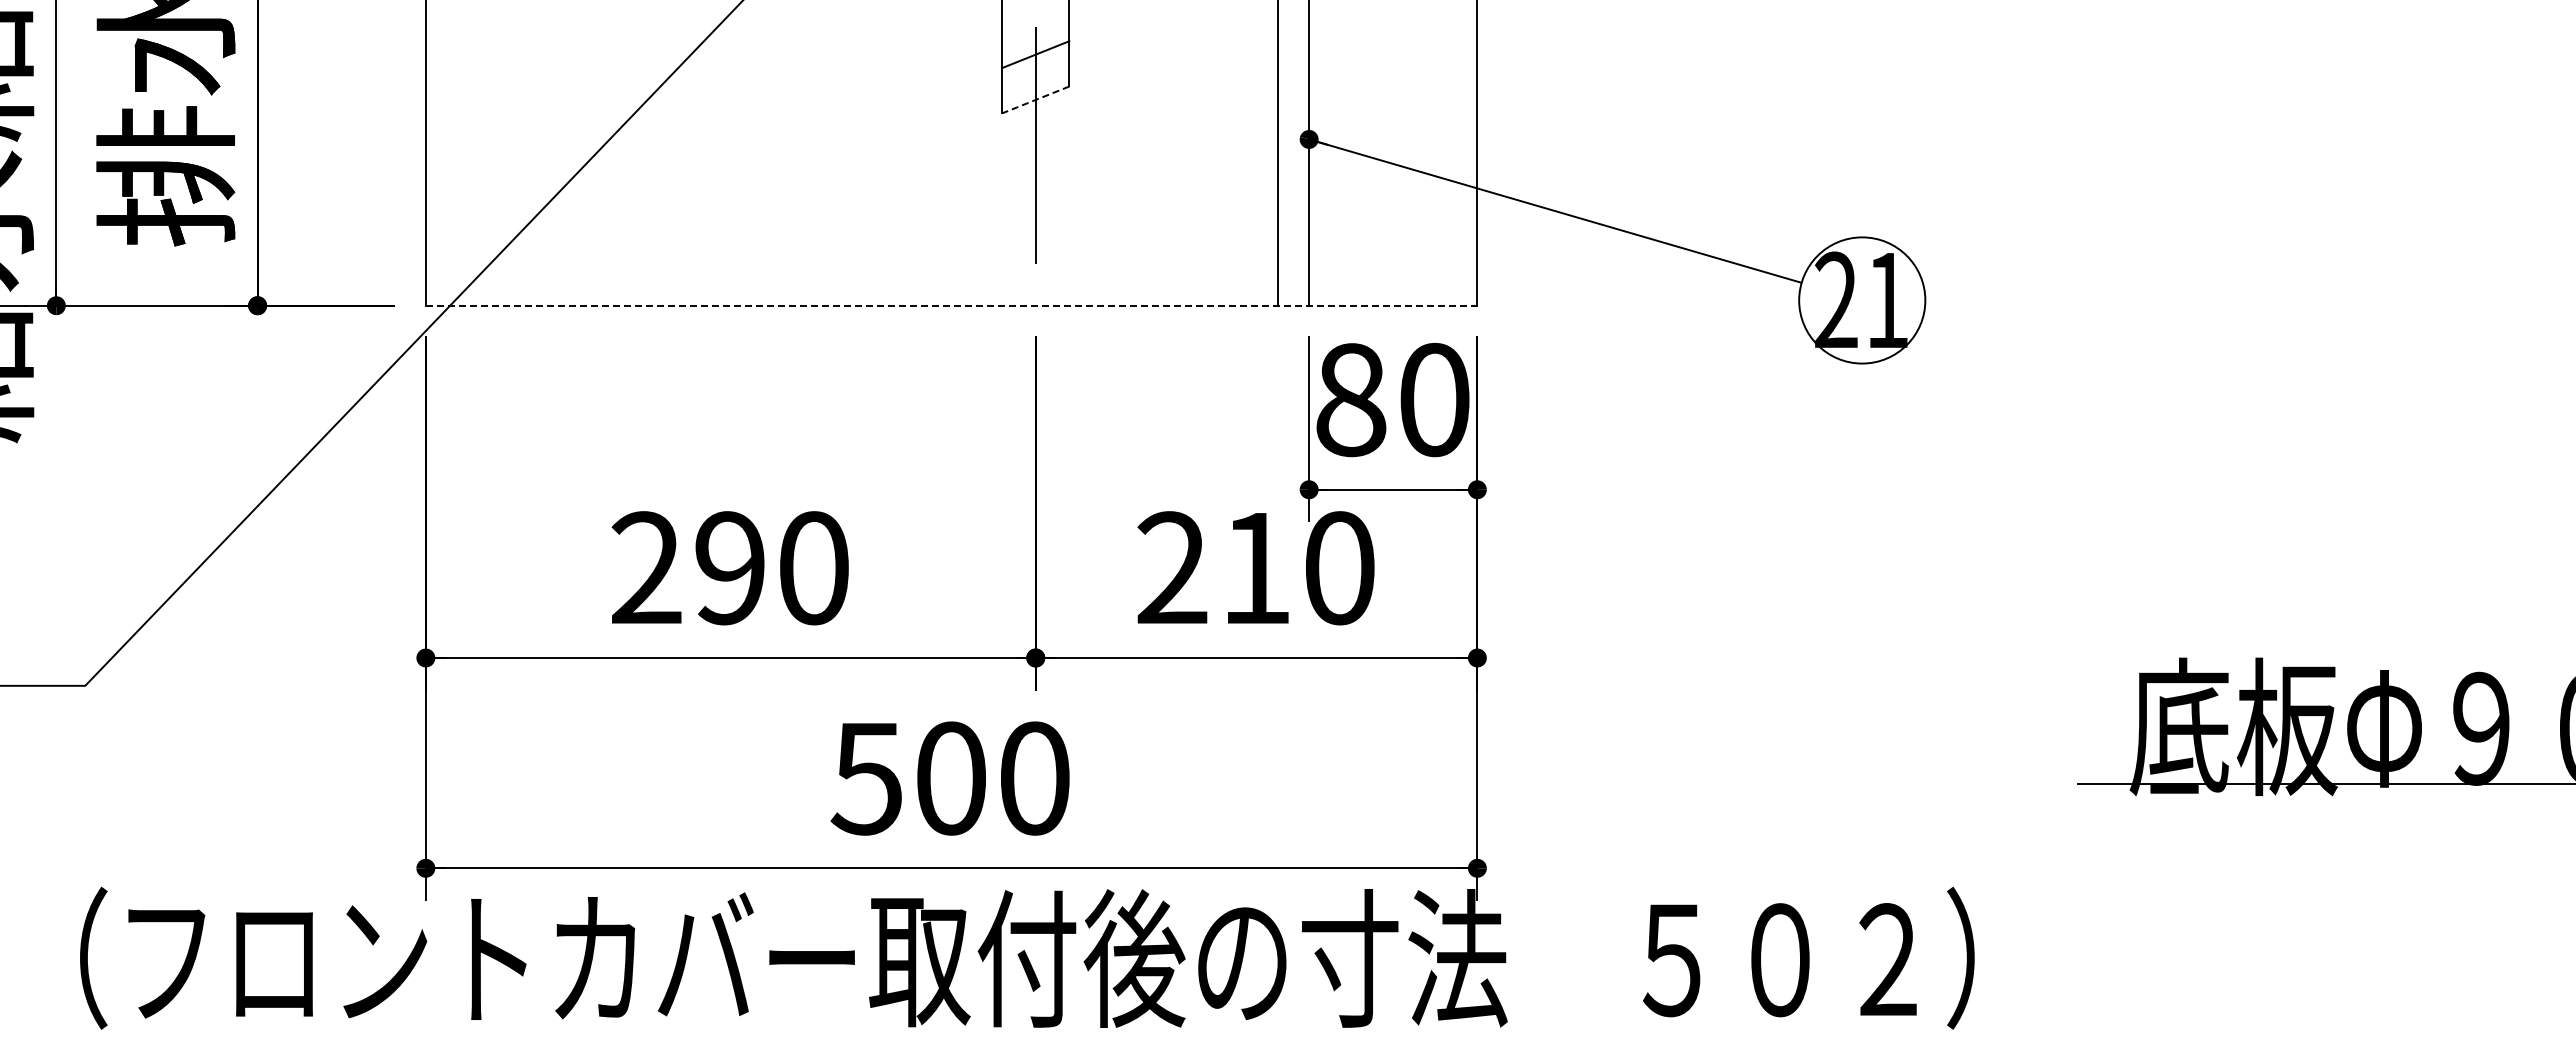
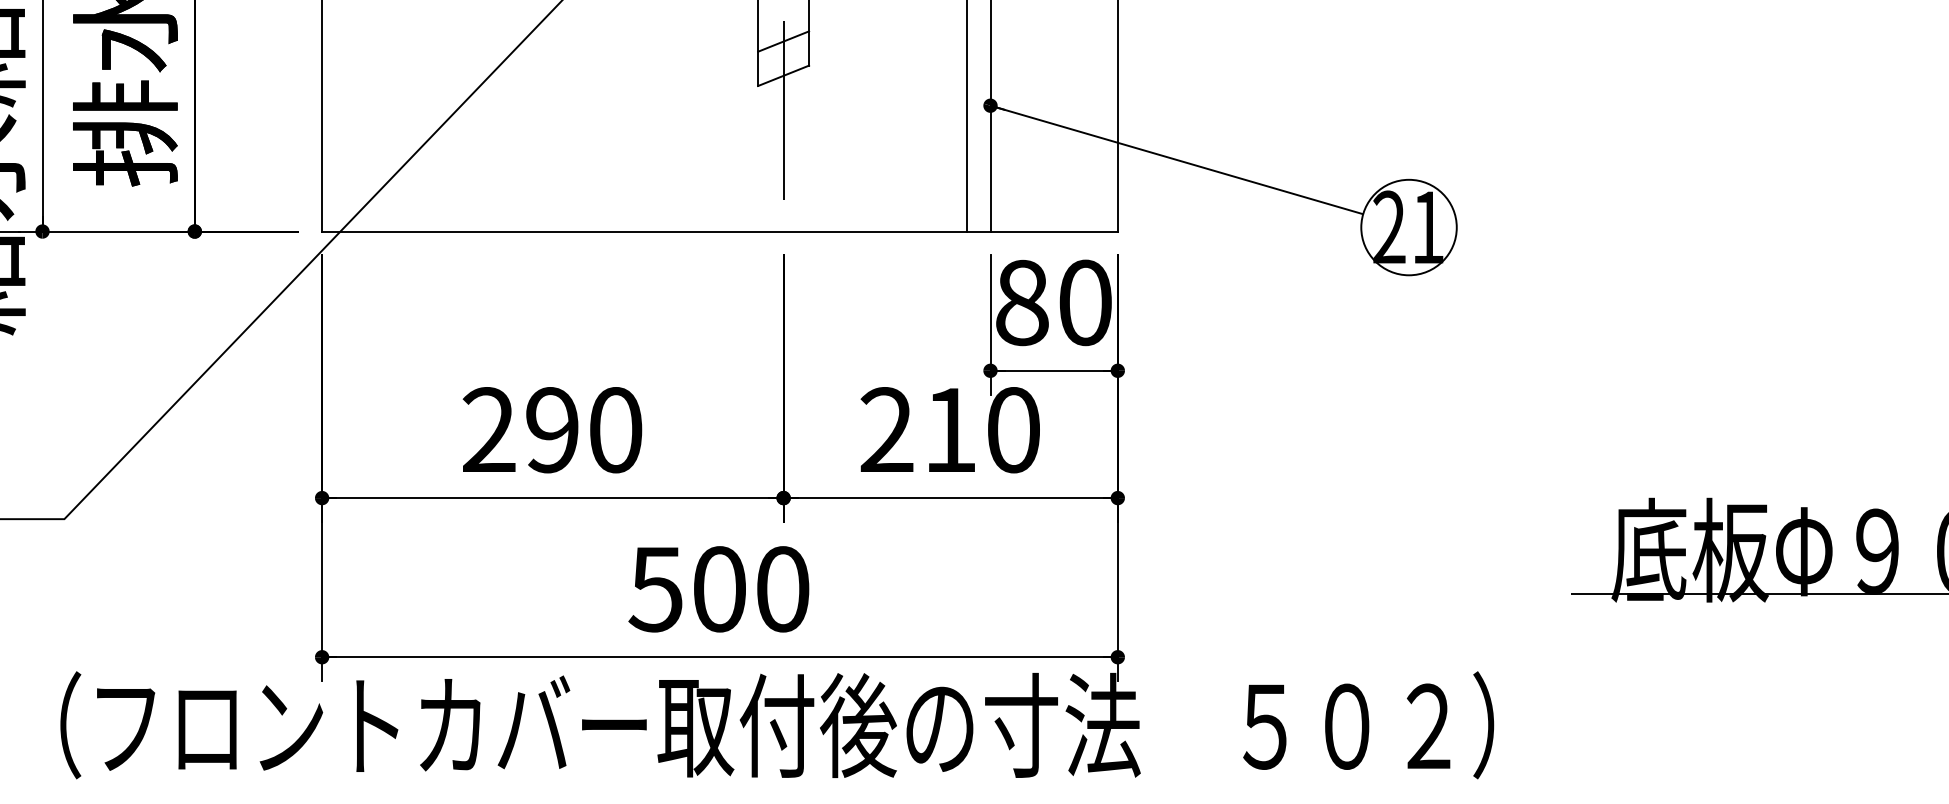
line: (1035, 100) -> (783, 76), dashed -> solid
line: (951, 305) -> (719, 231), dashed -> solid

